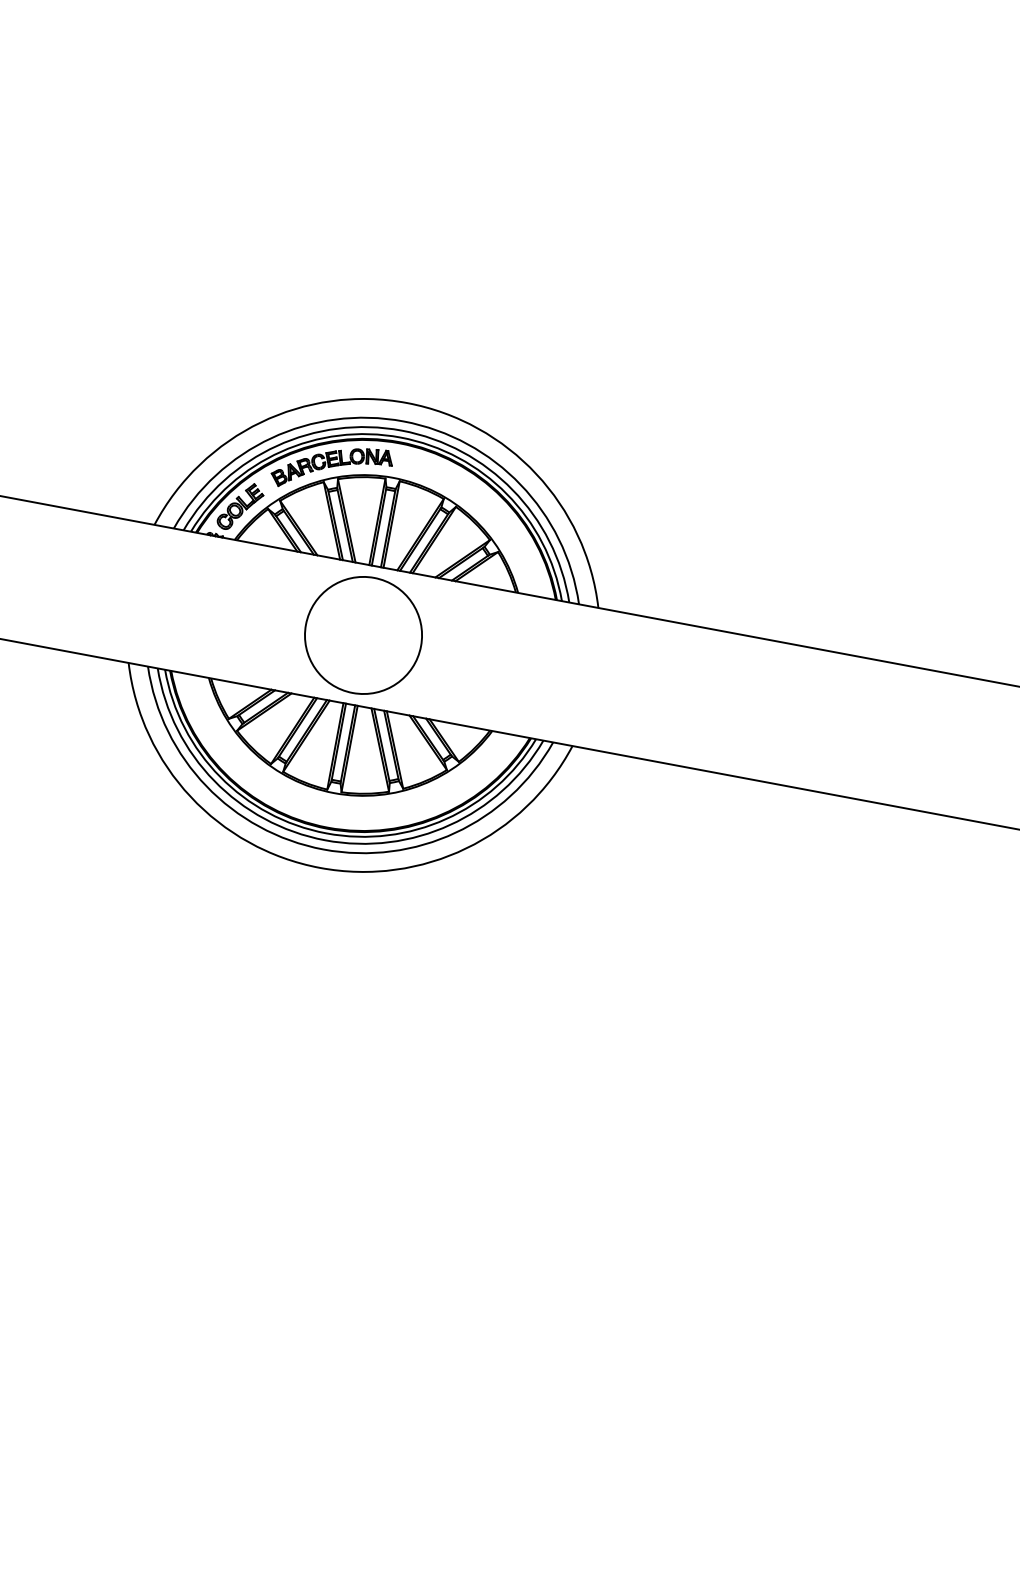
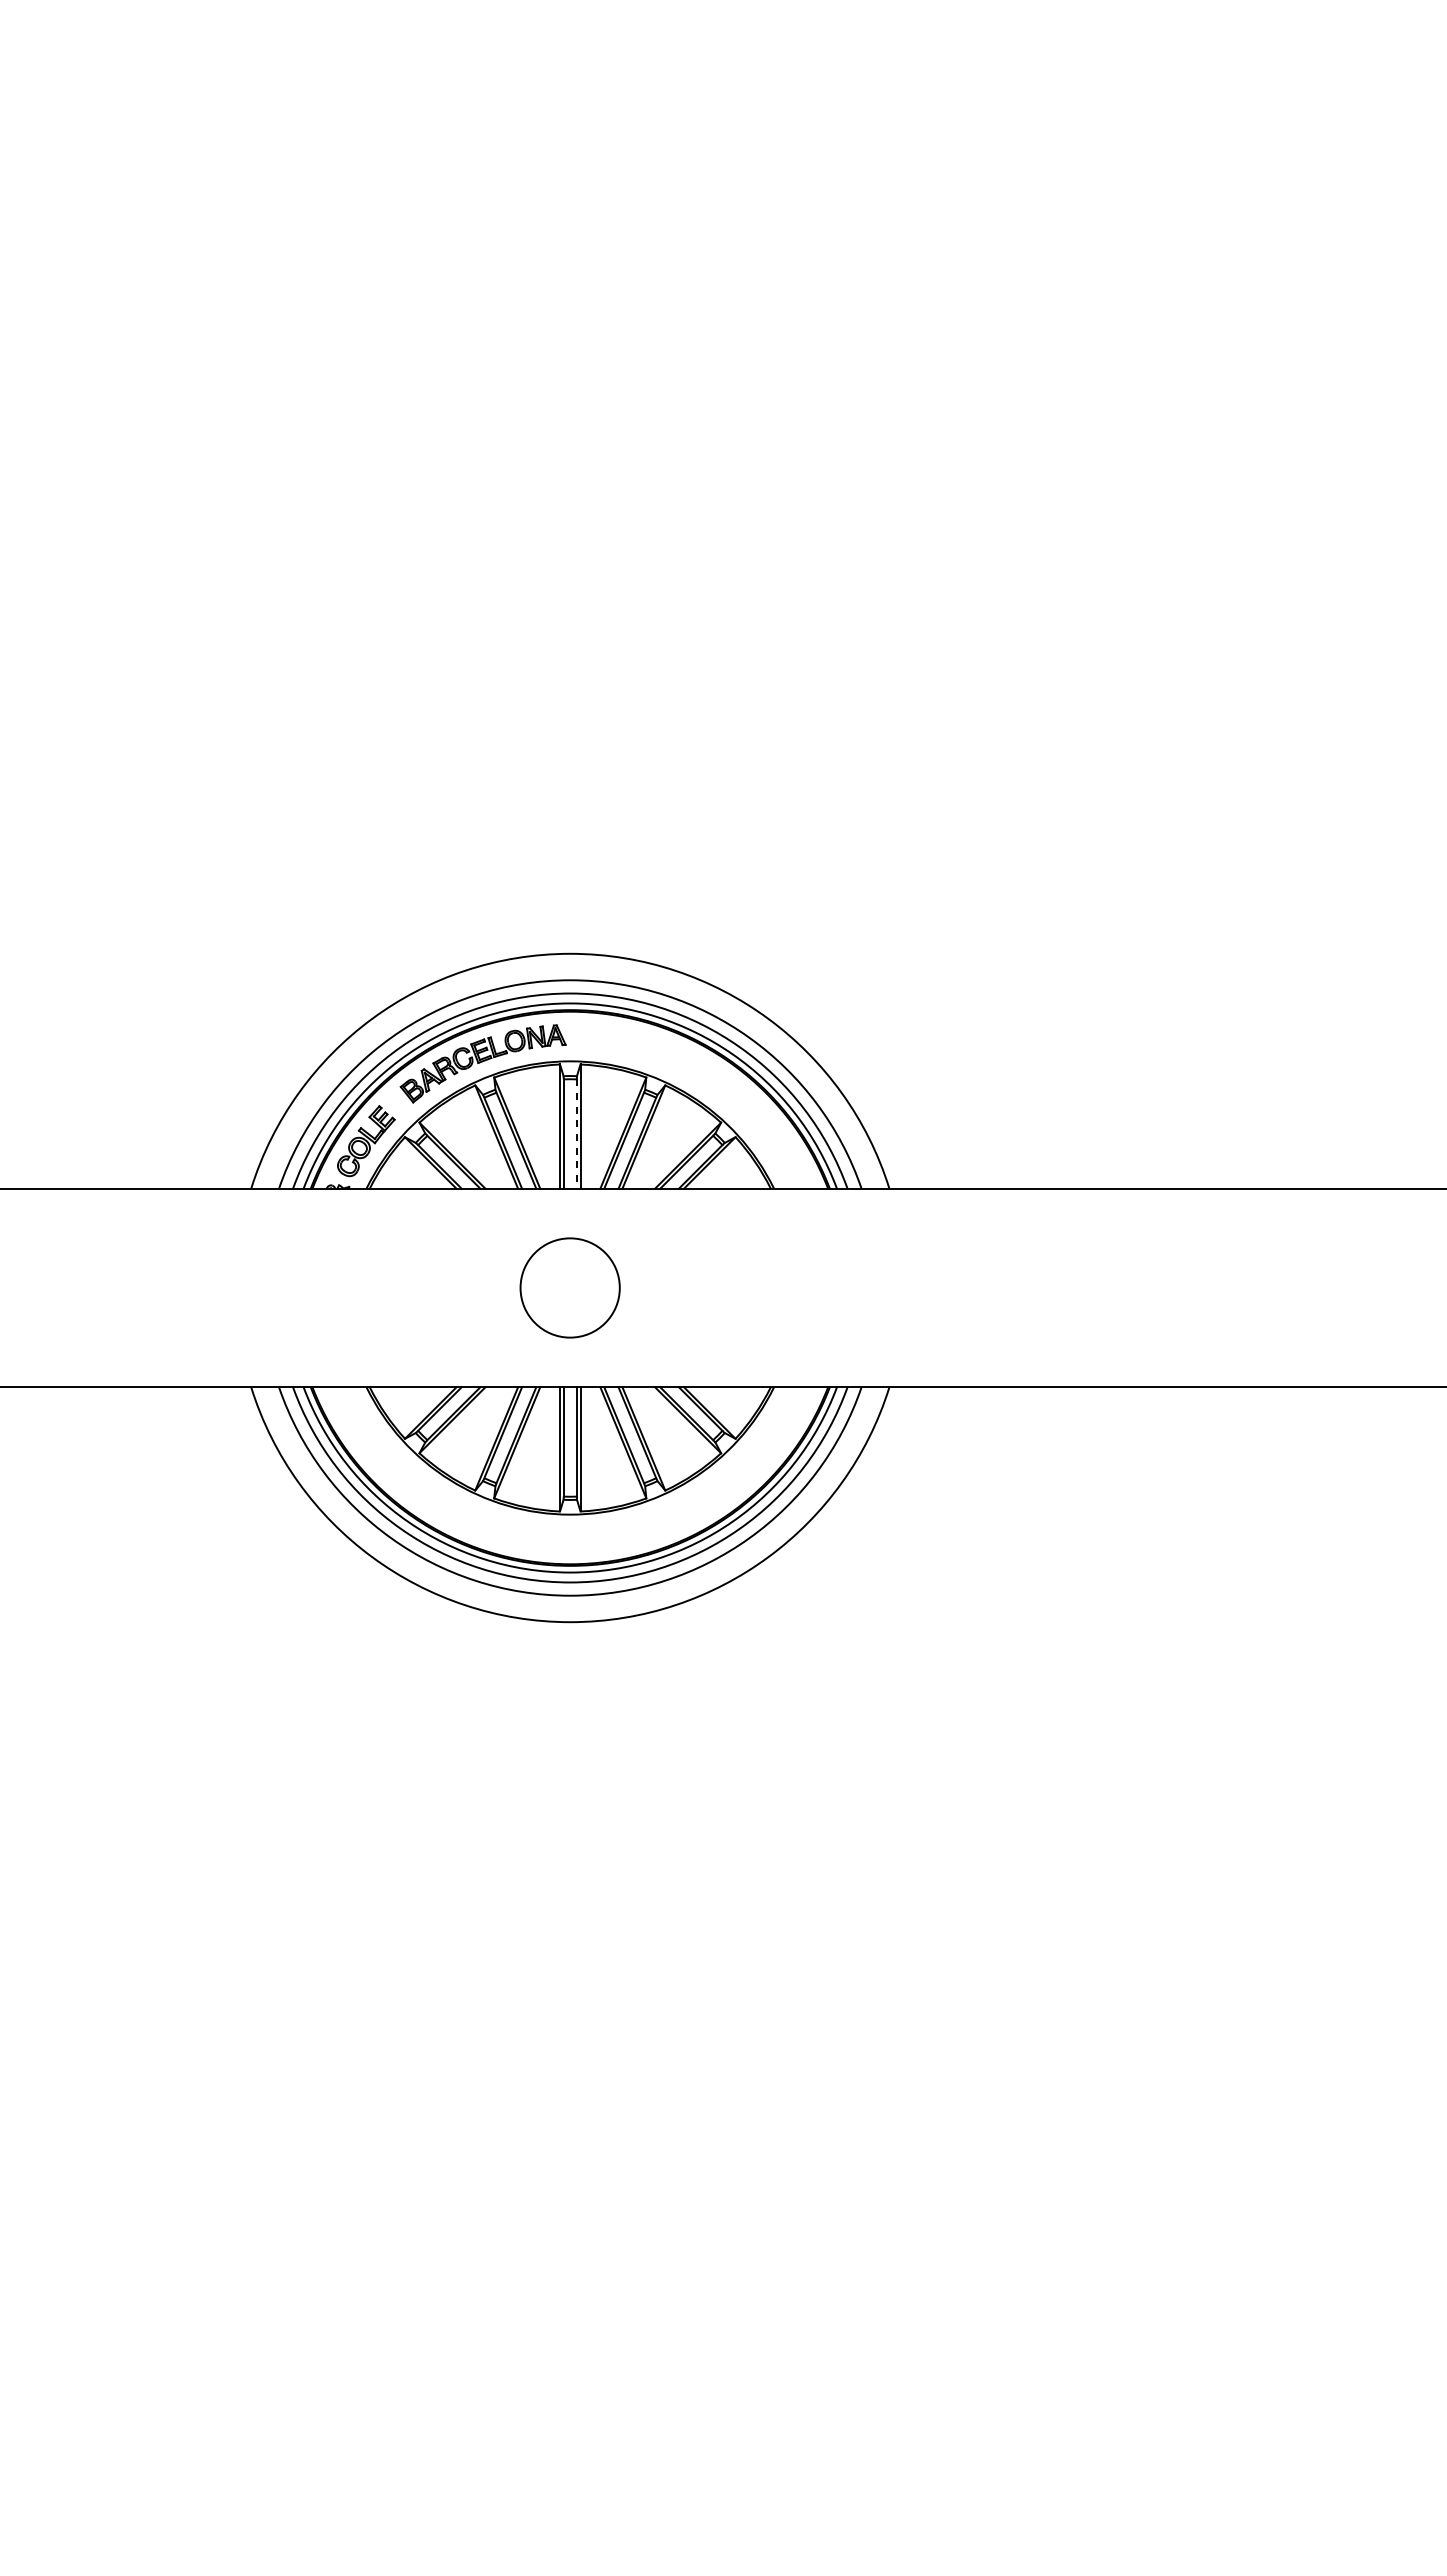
line: (387, 529) -> (576, 1134), solid -> dashed
circle: (363, 635) -> (569, 1287), size x0.6

